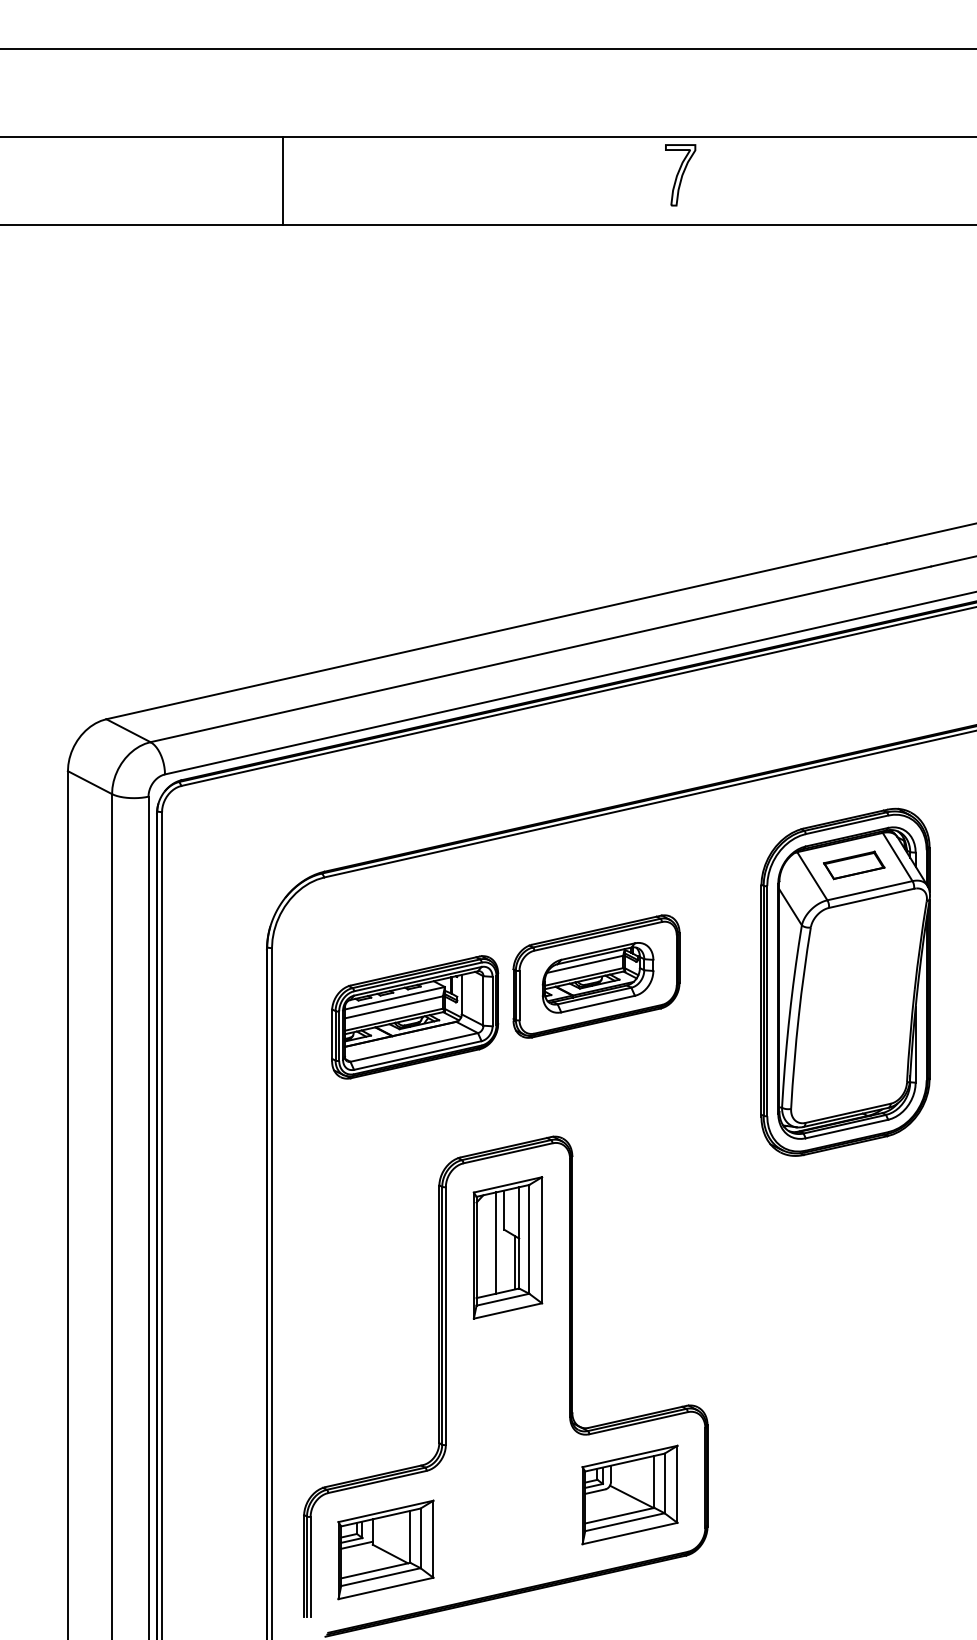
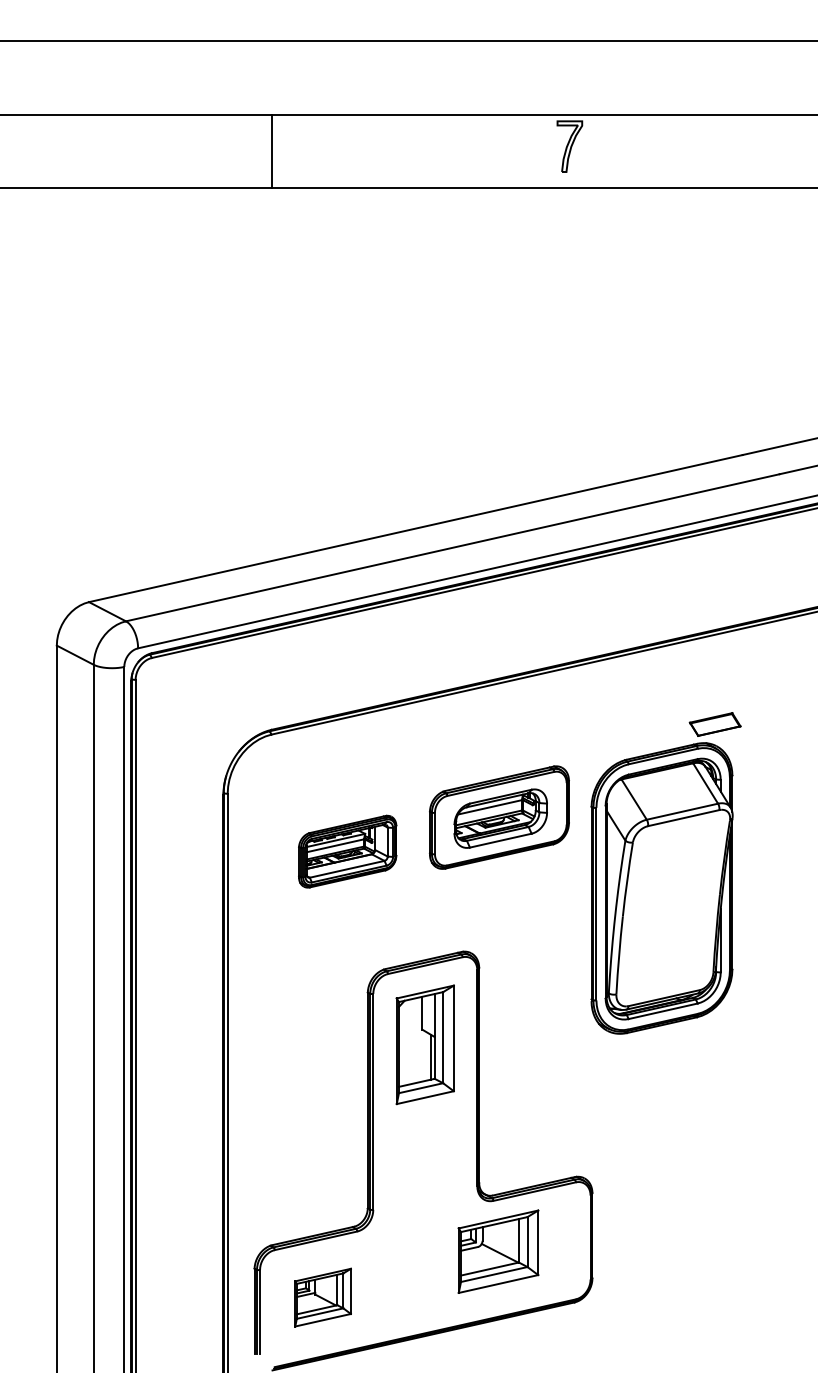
line: (283, 181) -> (272, 151), moved
part: (844, 982) -> (661, 888), moved
part: (415, 1017) -> (347, 851), size x0.7
line: (496, 1242) -> (415, 1040), removed
part: (630, 1494) -> (498, 1251), moved
part: (385, 1549) -> (322, 1297), size x0.7

